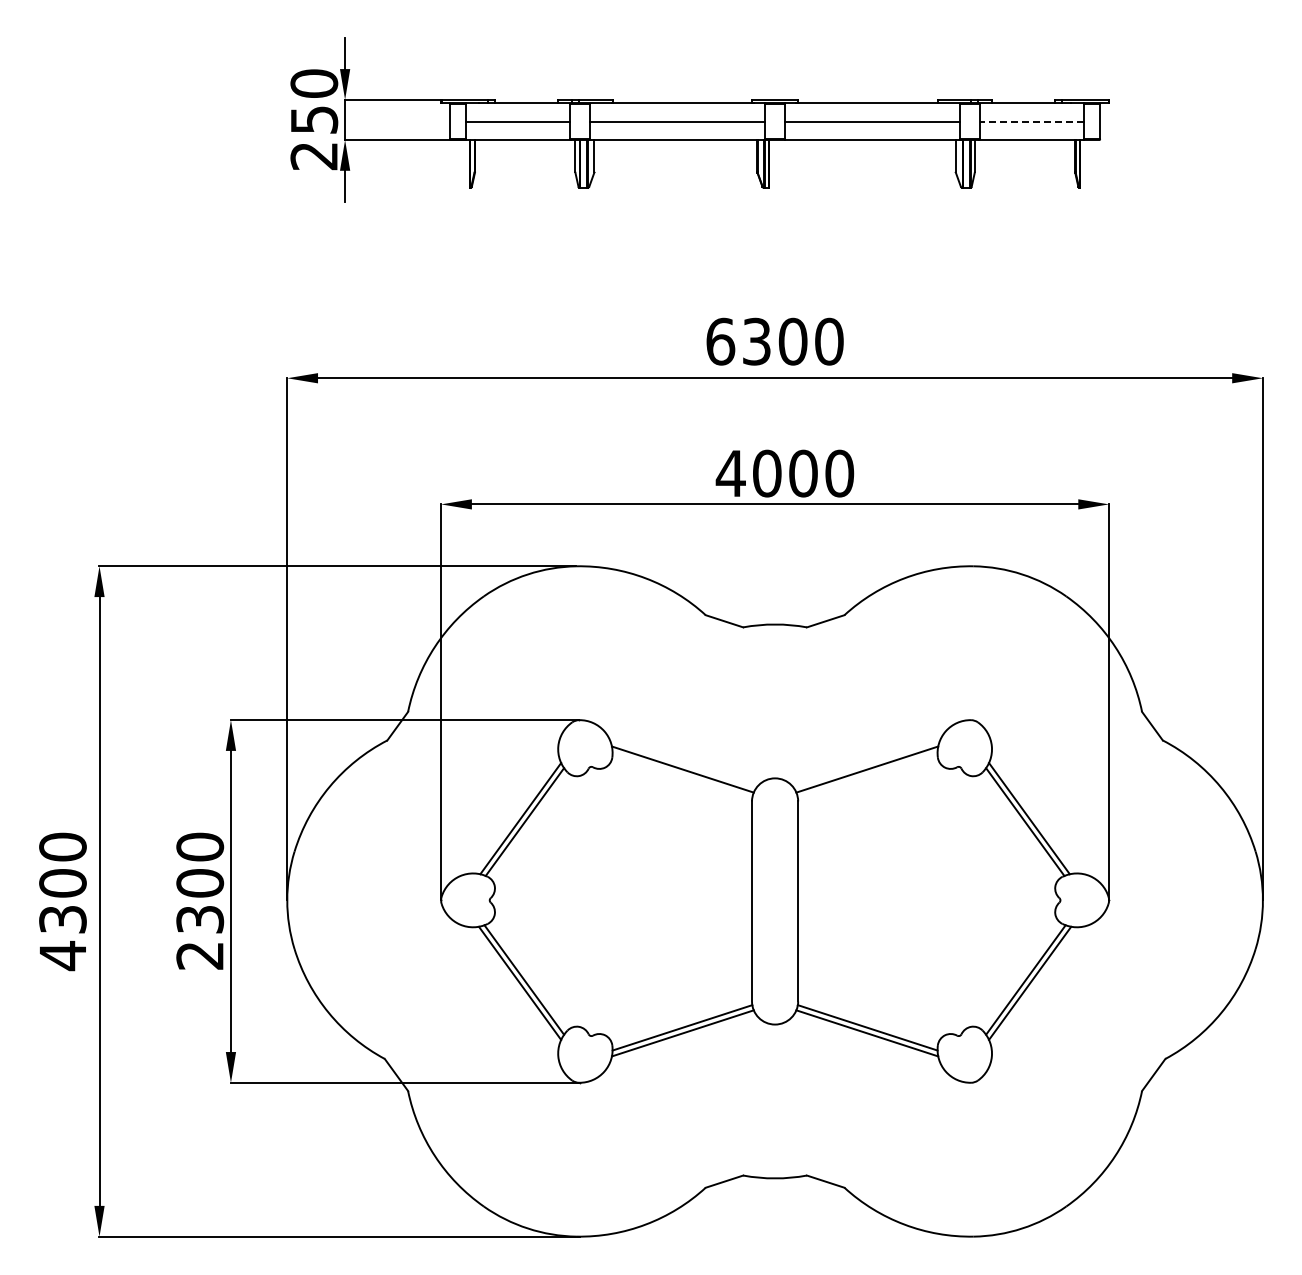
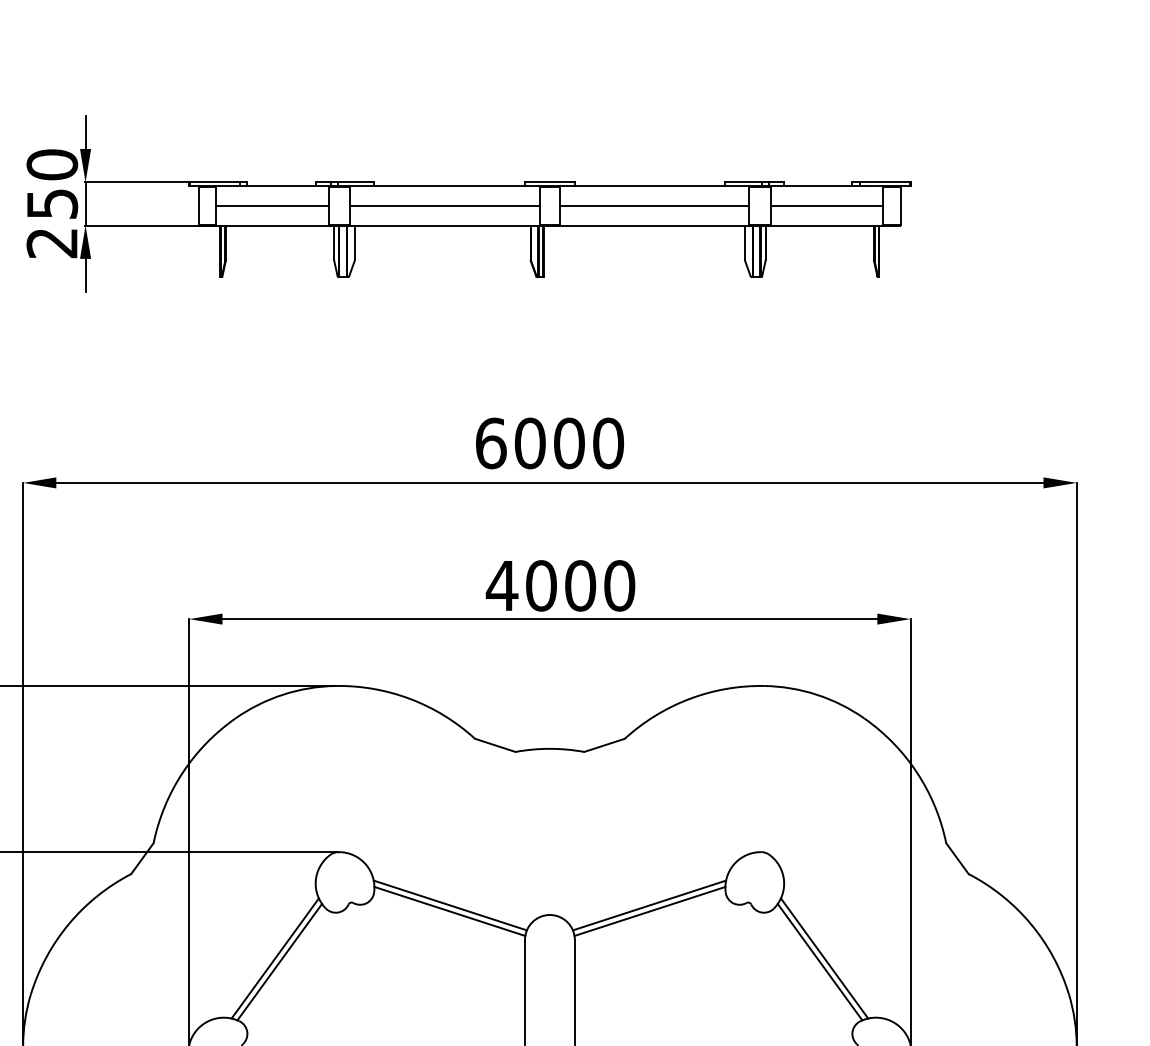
line: (1031, 121) -> (826, 205), dashed -> solid
text: (756, 341) -> (529, 443), 6300 -> 6000
line: (682, 774) -> (449, 910), added
line: (867, 774) -> (649, 910), added

